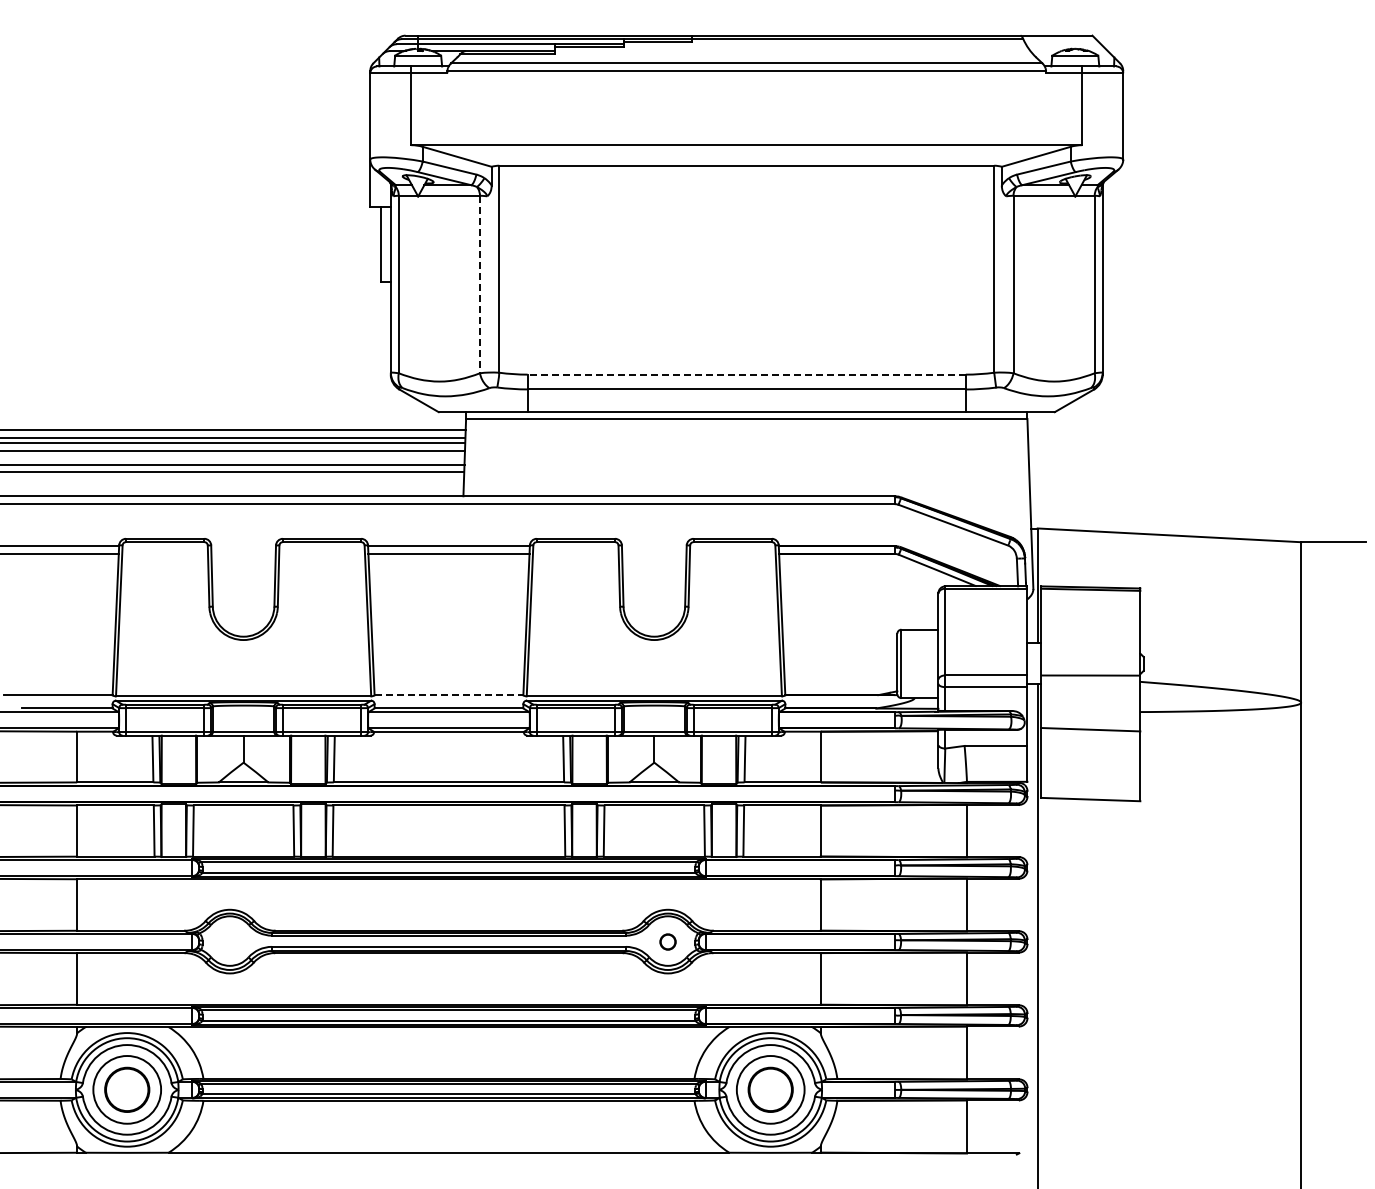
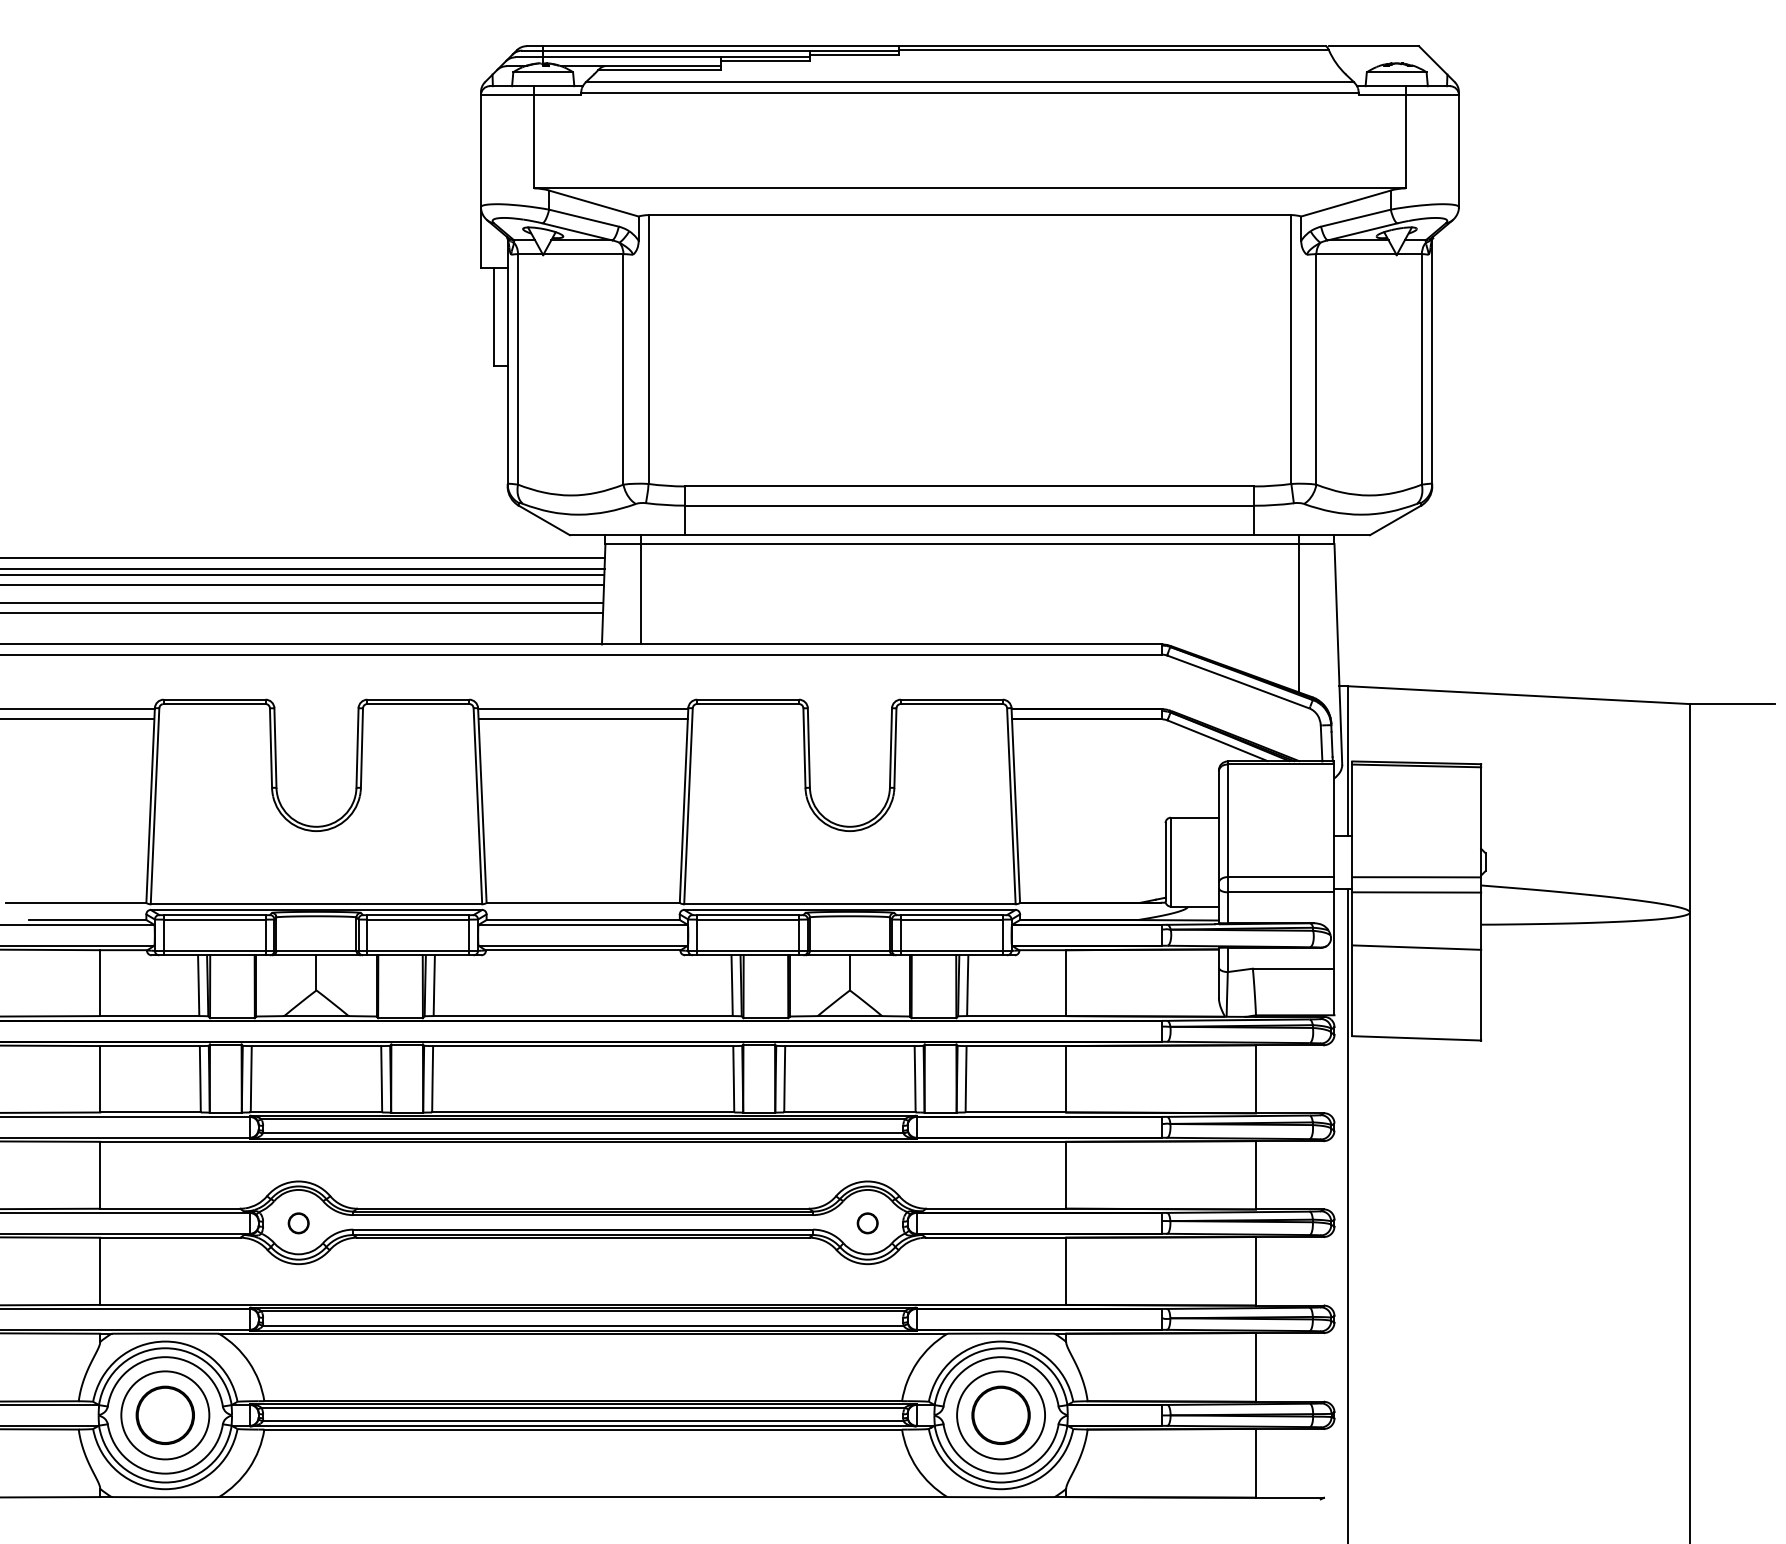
line: (479, 284) -> (622, 369), dashed -> solid
line: (746, 374) -> (969, 486), dashed -> solid
line: (493, 454) -> (641, 590), added
line: (1000, 472) -> (1299, 613), added
line: (1090, 687) -> (1416, 892), added
line: (449, 695) -> (583, 903), dashed -> solid
part: (229, 941) -> (298, 1222), added

